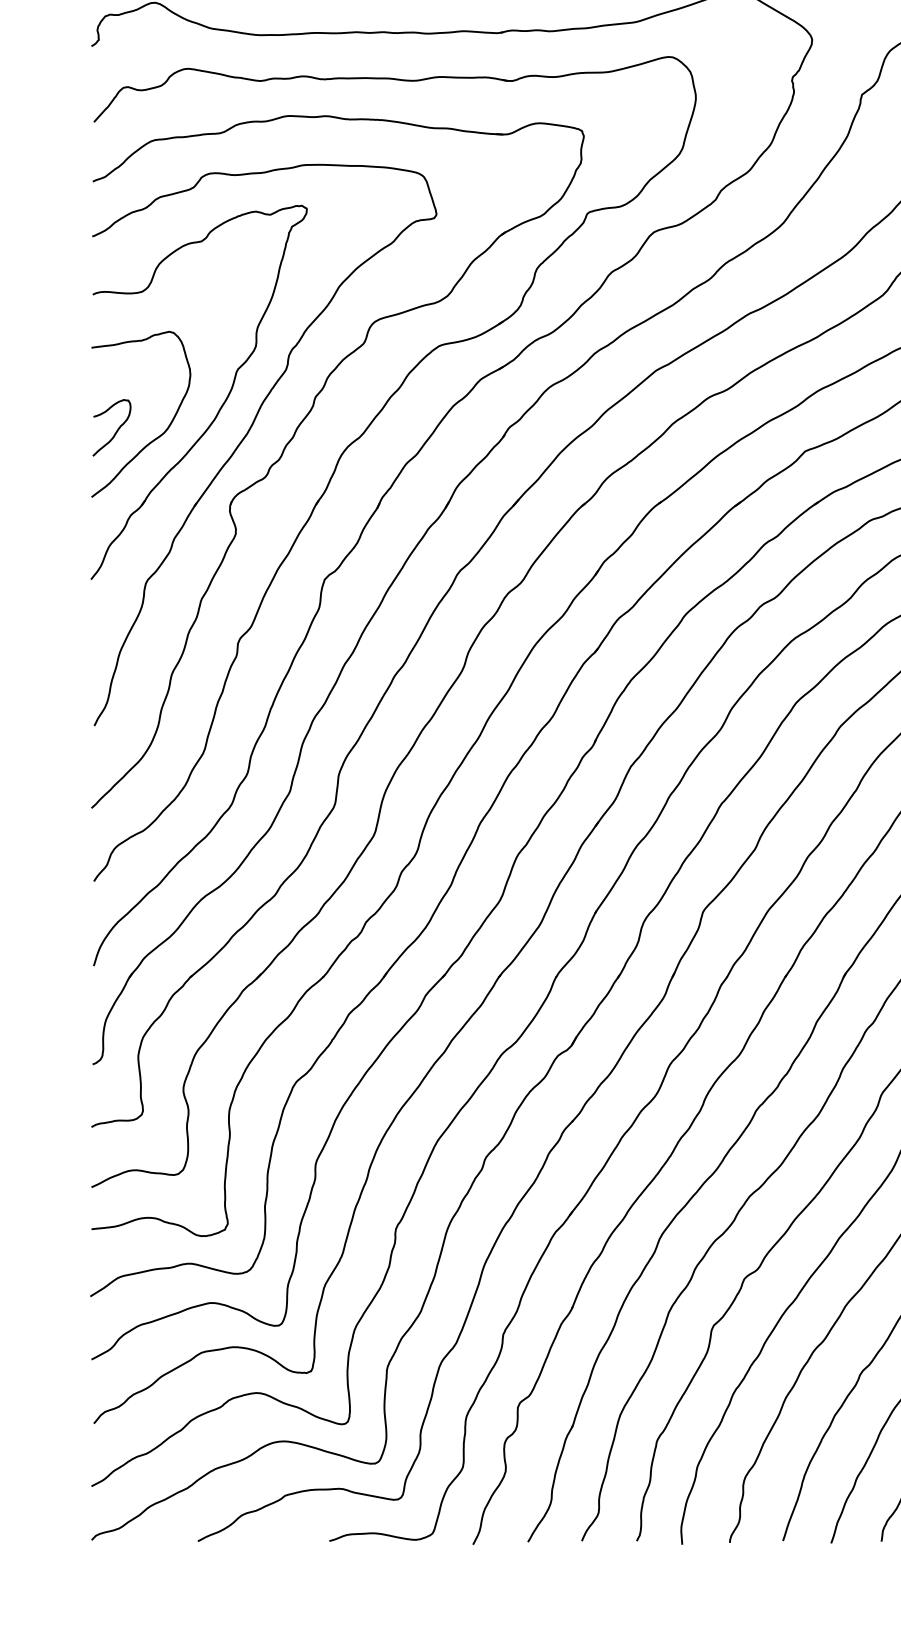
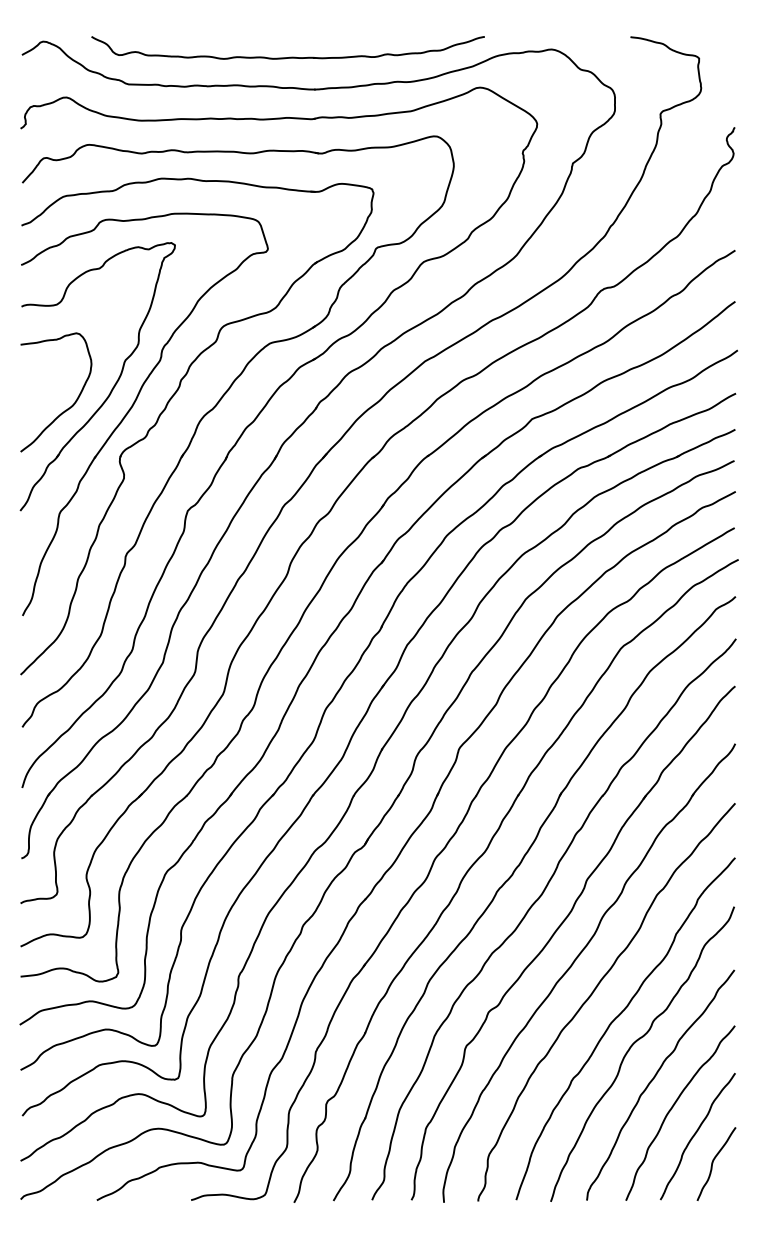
curve: (116, 429) -> (38, 403), removed

